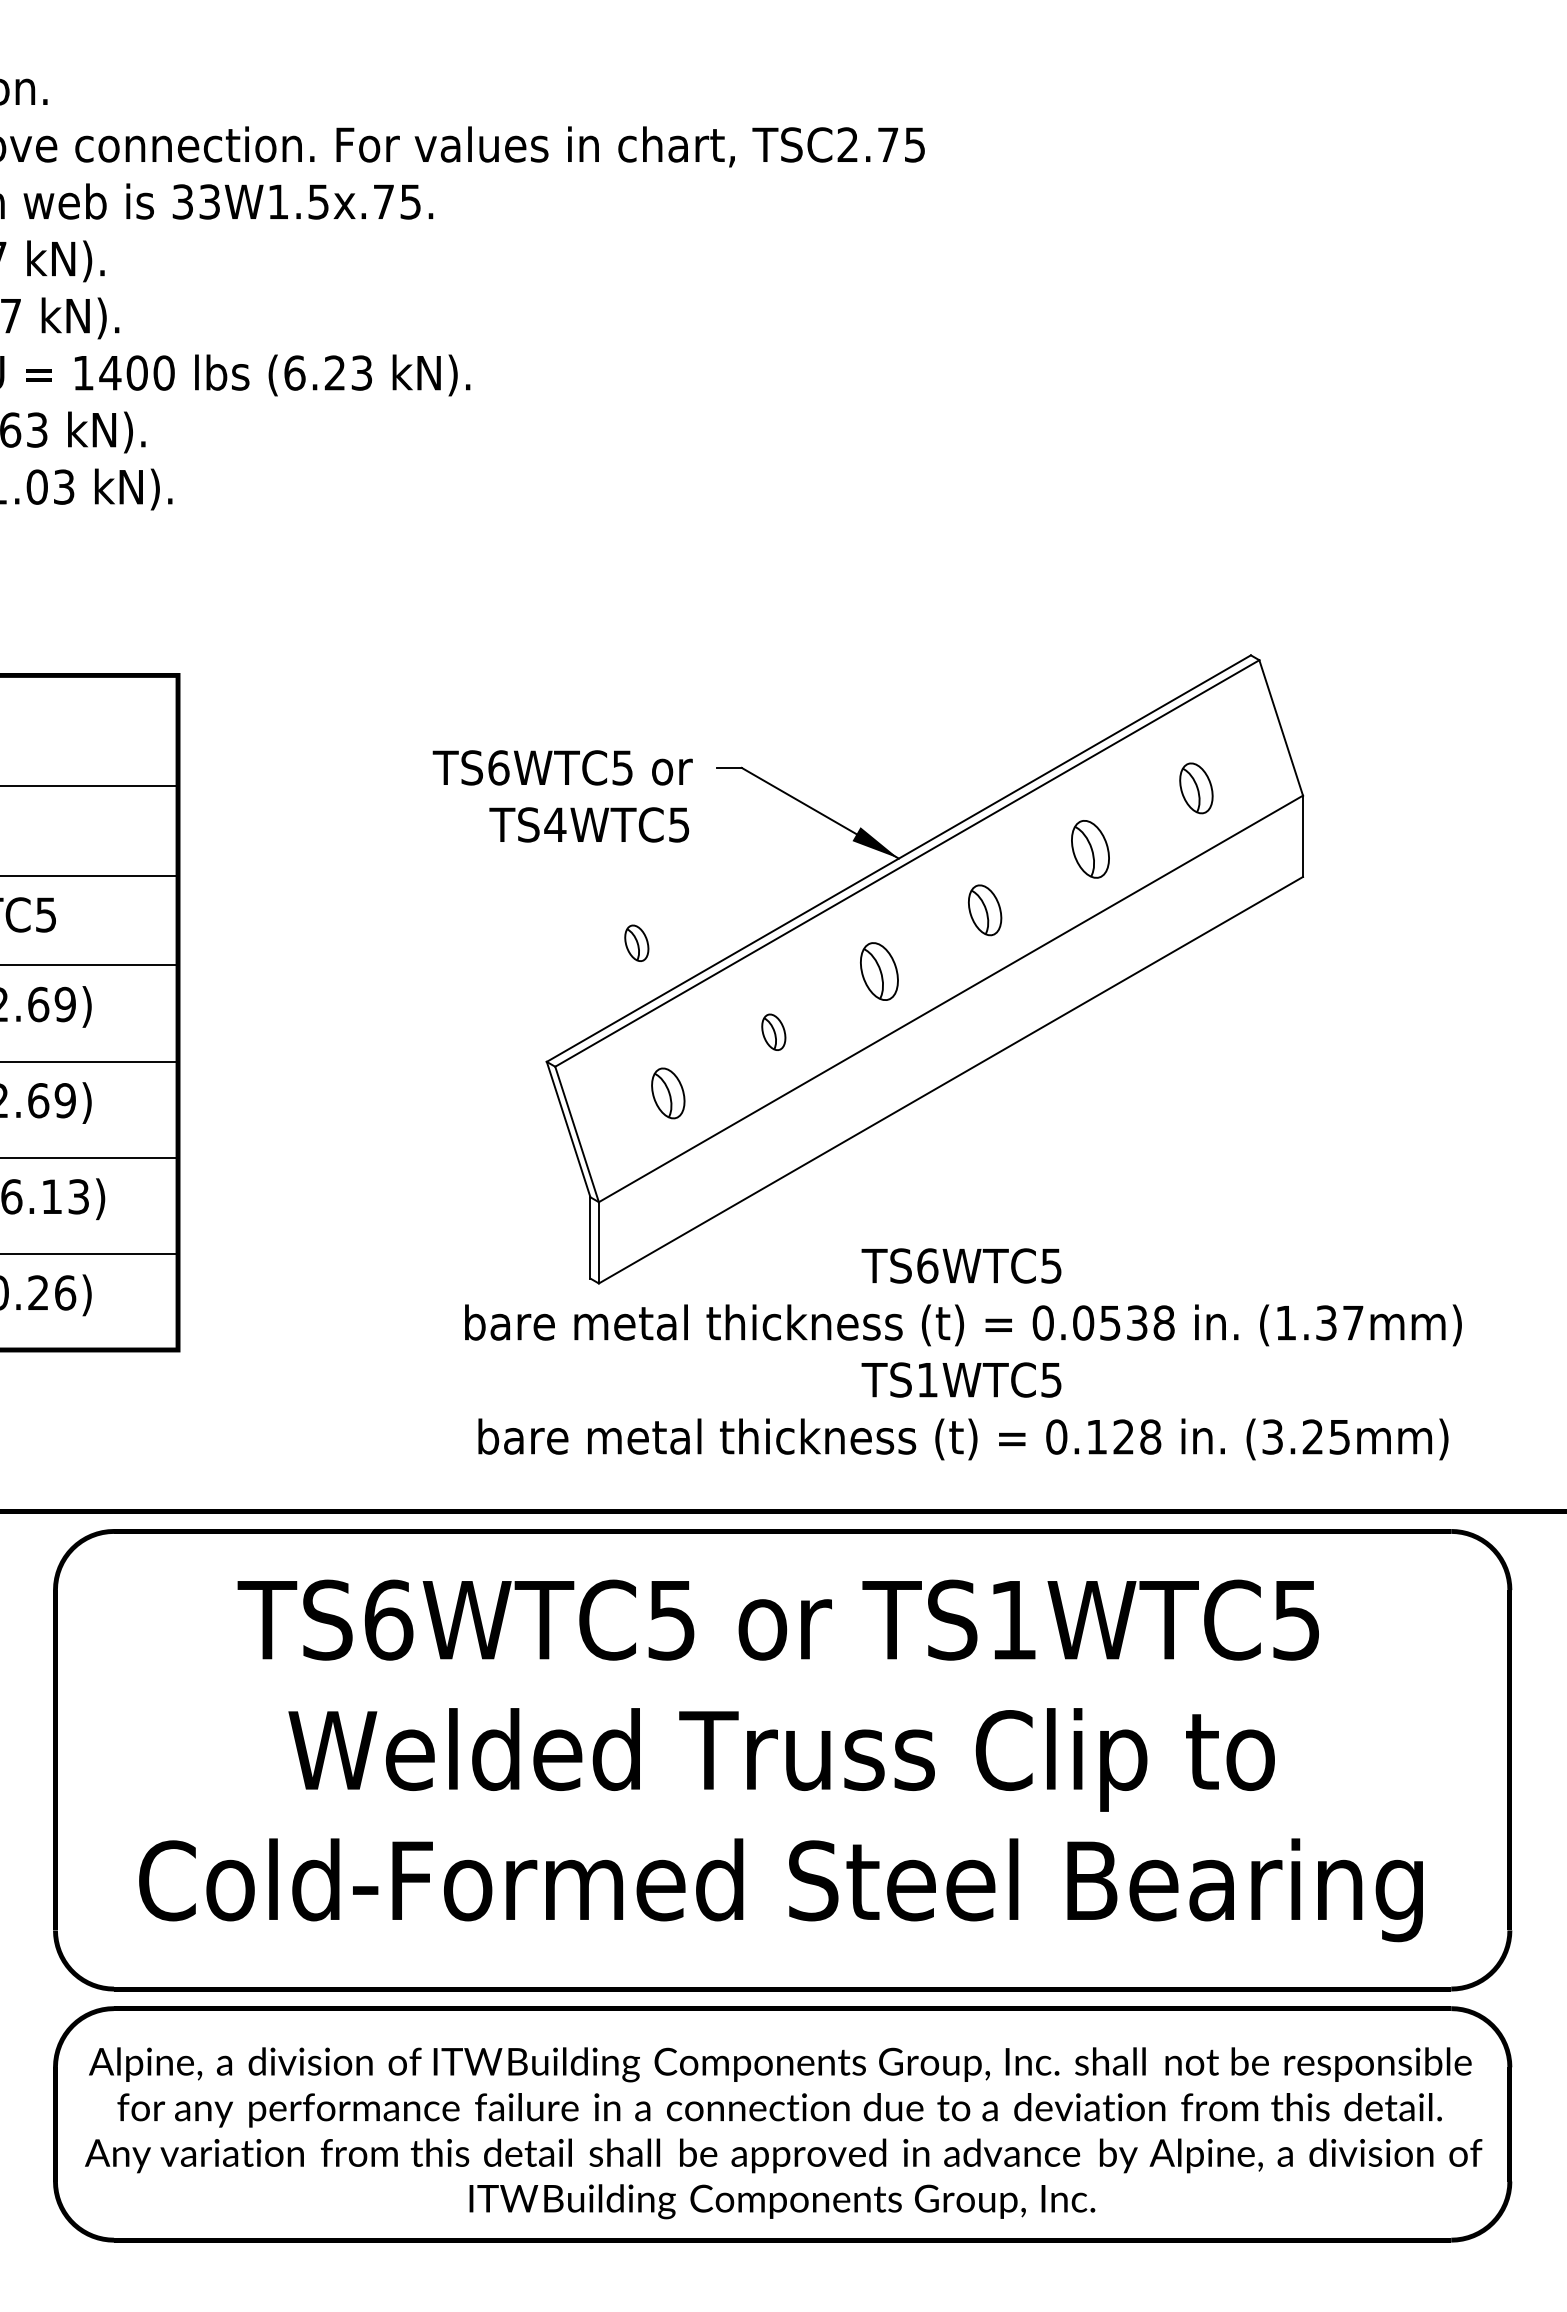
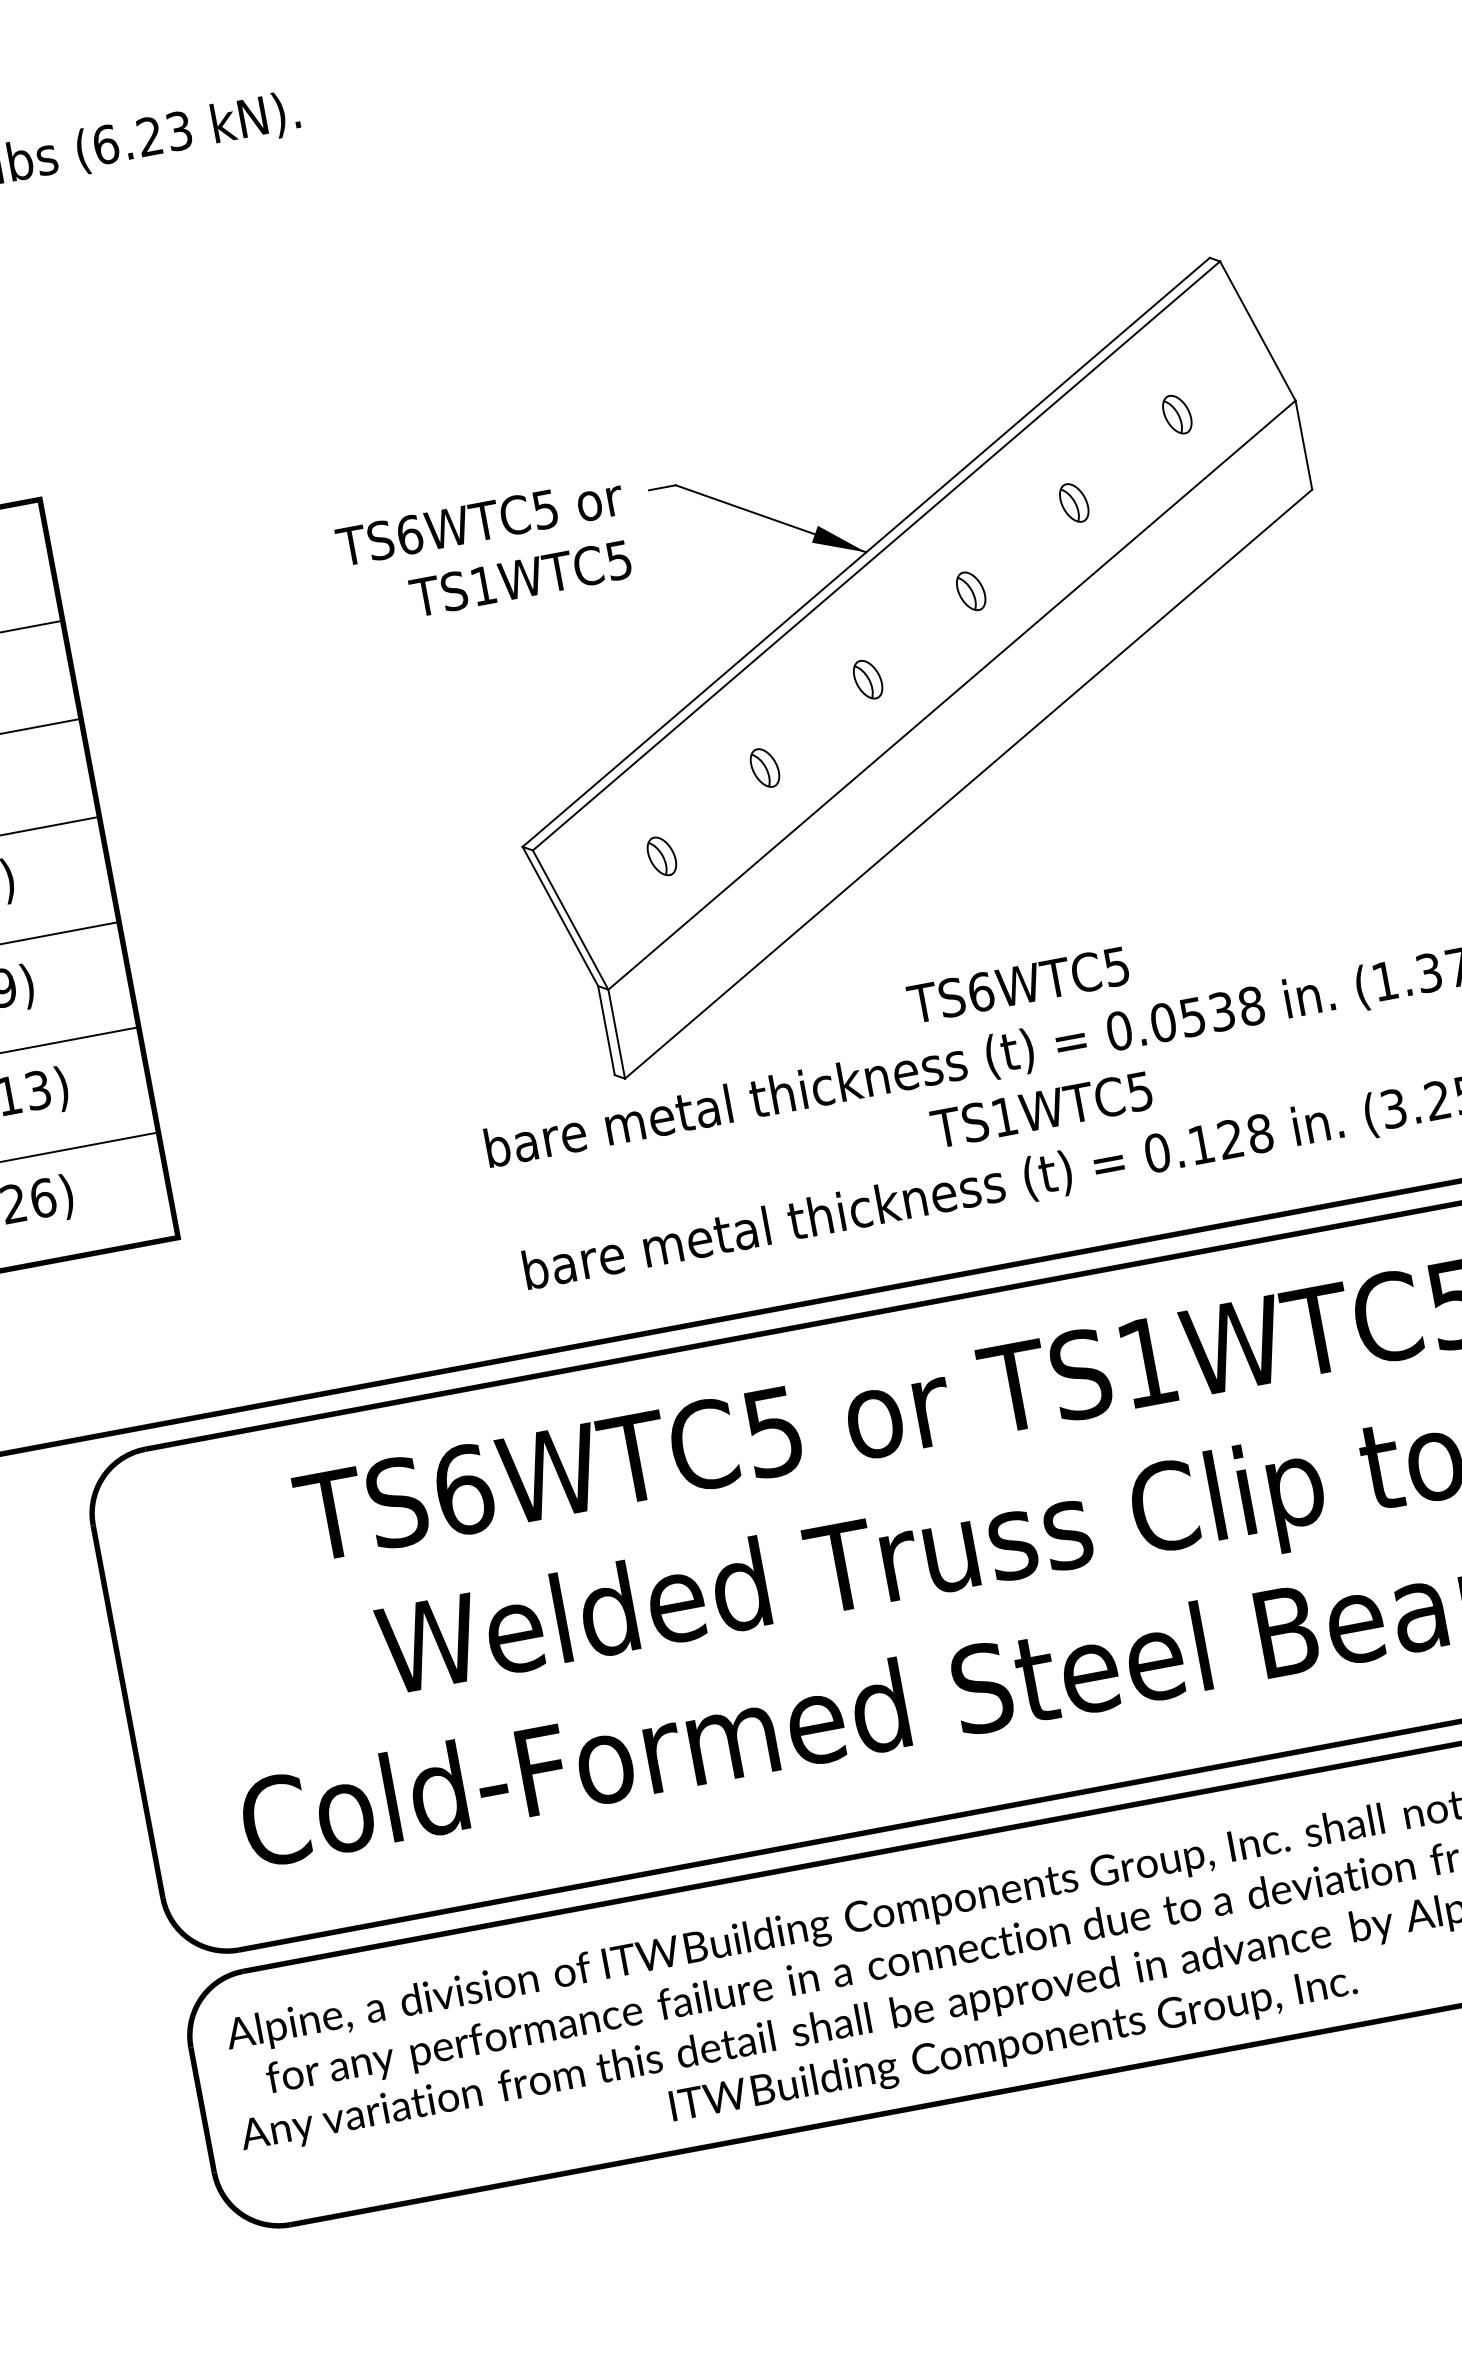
part: (1195, 788) -> (1176, 414), size x0.71
text: (555, 824) -> (483, 585), TS4WTC5 -> TS1WTC5
part: (1090, 849) -> (1074, 503), size x0.62
part: (984, 910) -> (970, 591), size x0.71
part: (636, 942) -> (596, 697), removed
part: (879, 970) -> (867, 678), size x0.62
part: (667, 1092) -> (660, 855), size x0.71

